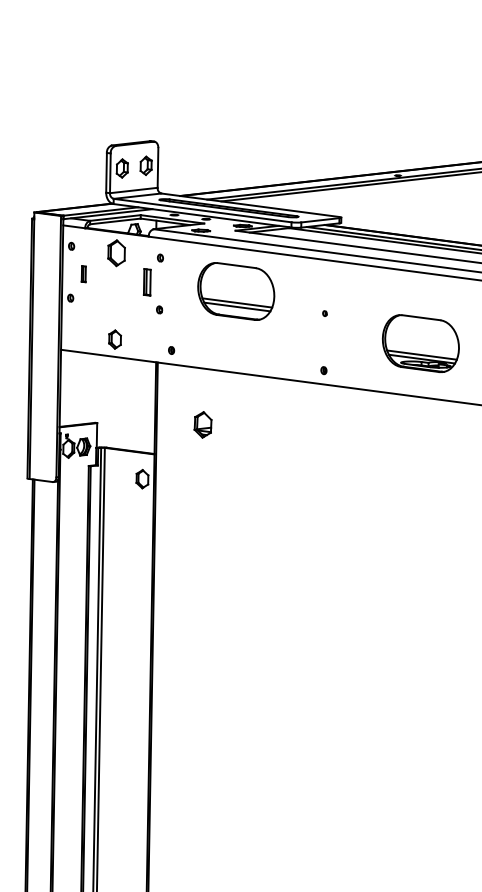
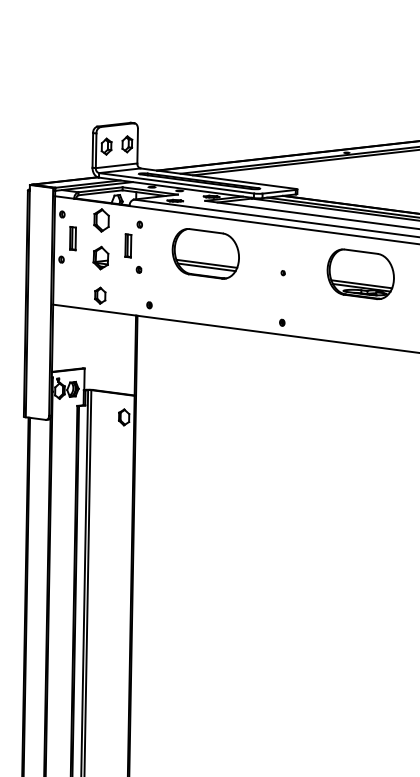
part: (83, 273) -> (72, 238), size x1.67
part: (420, 343) -> (360, 274), moved
part: (202, 424) -> (100, 257), moved

